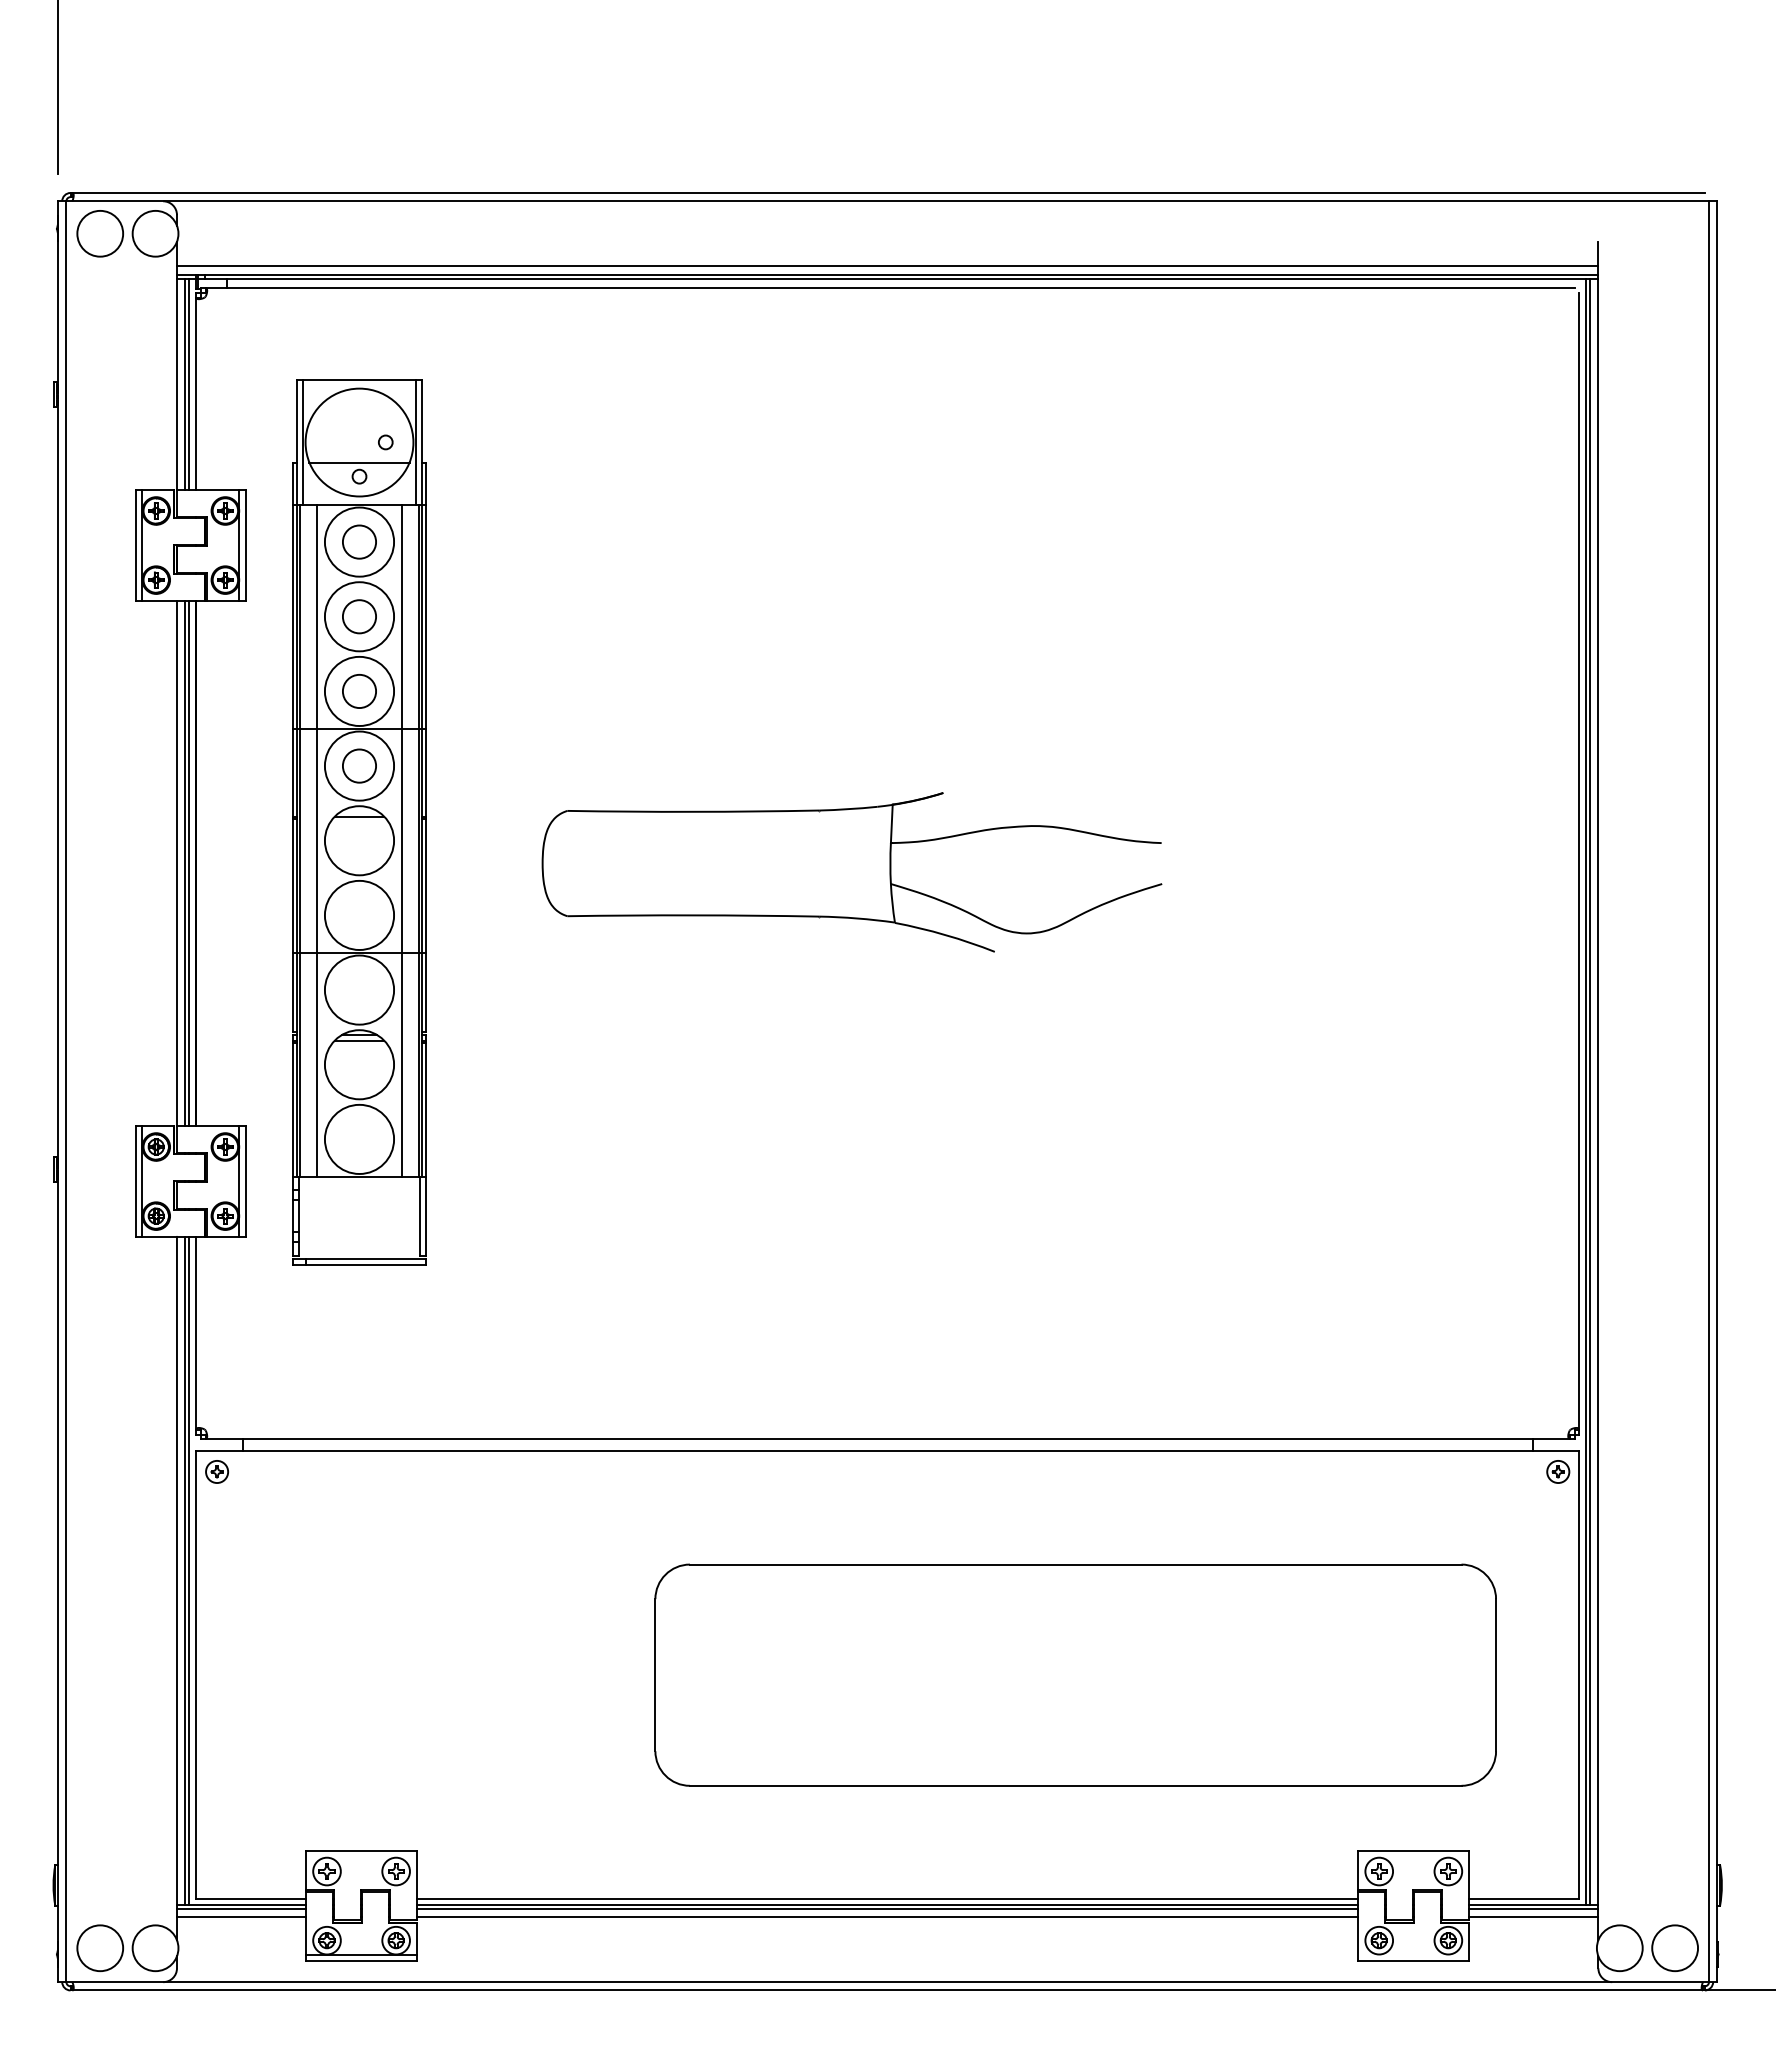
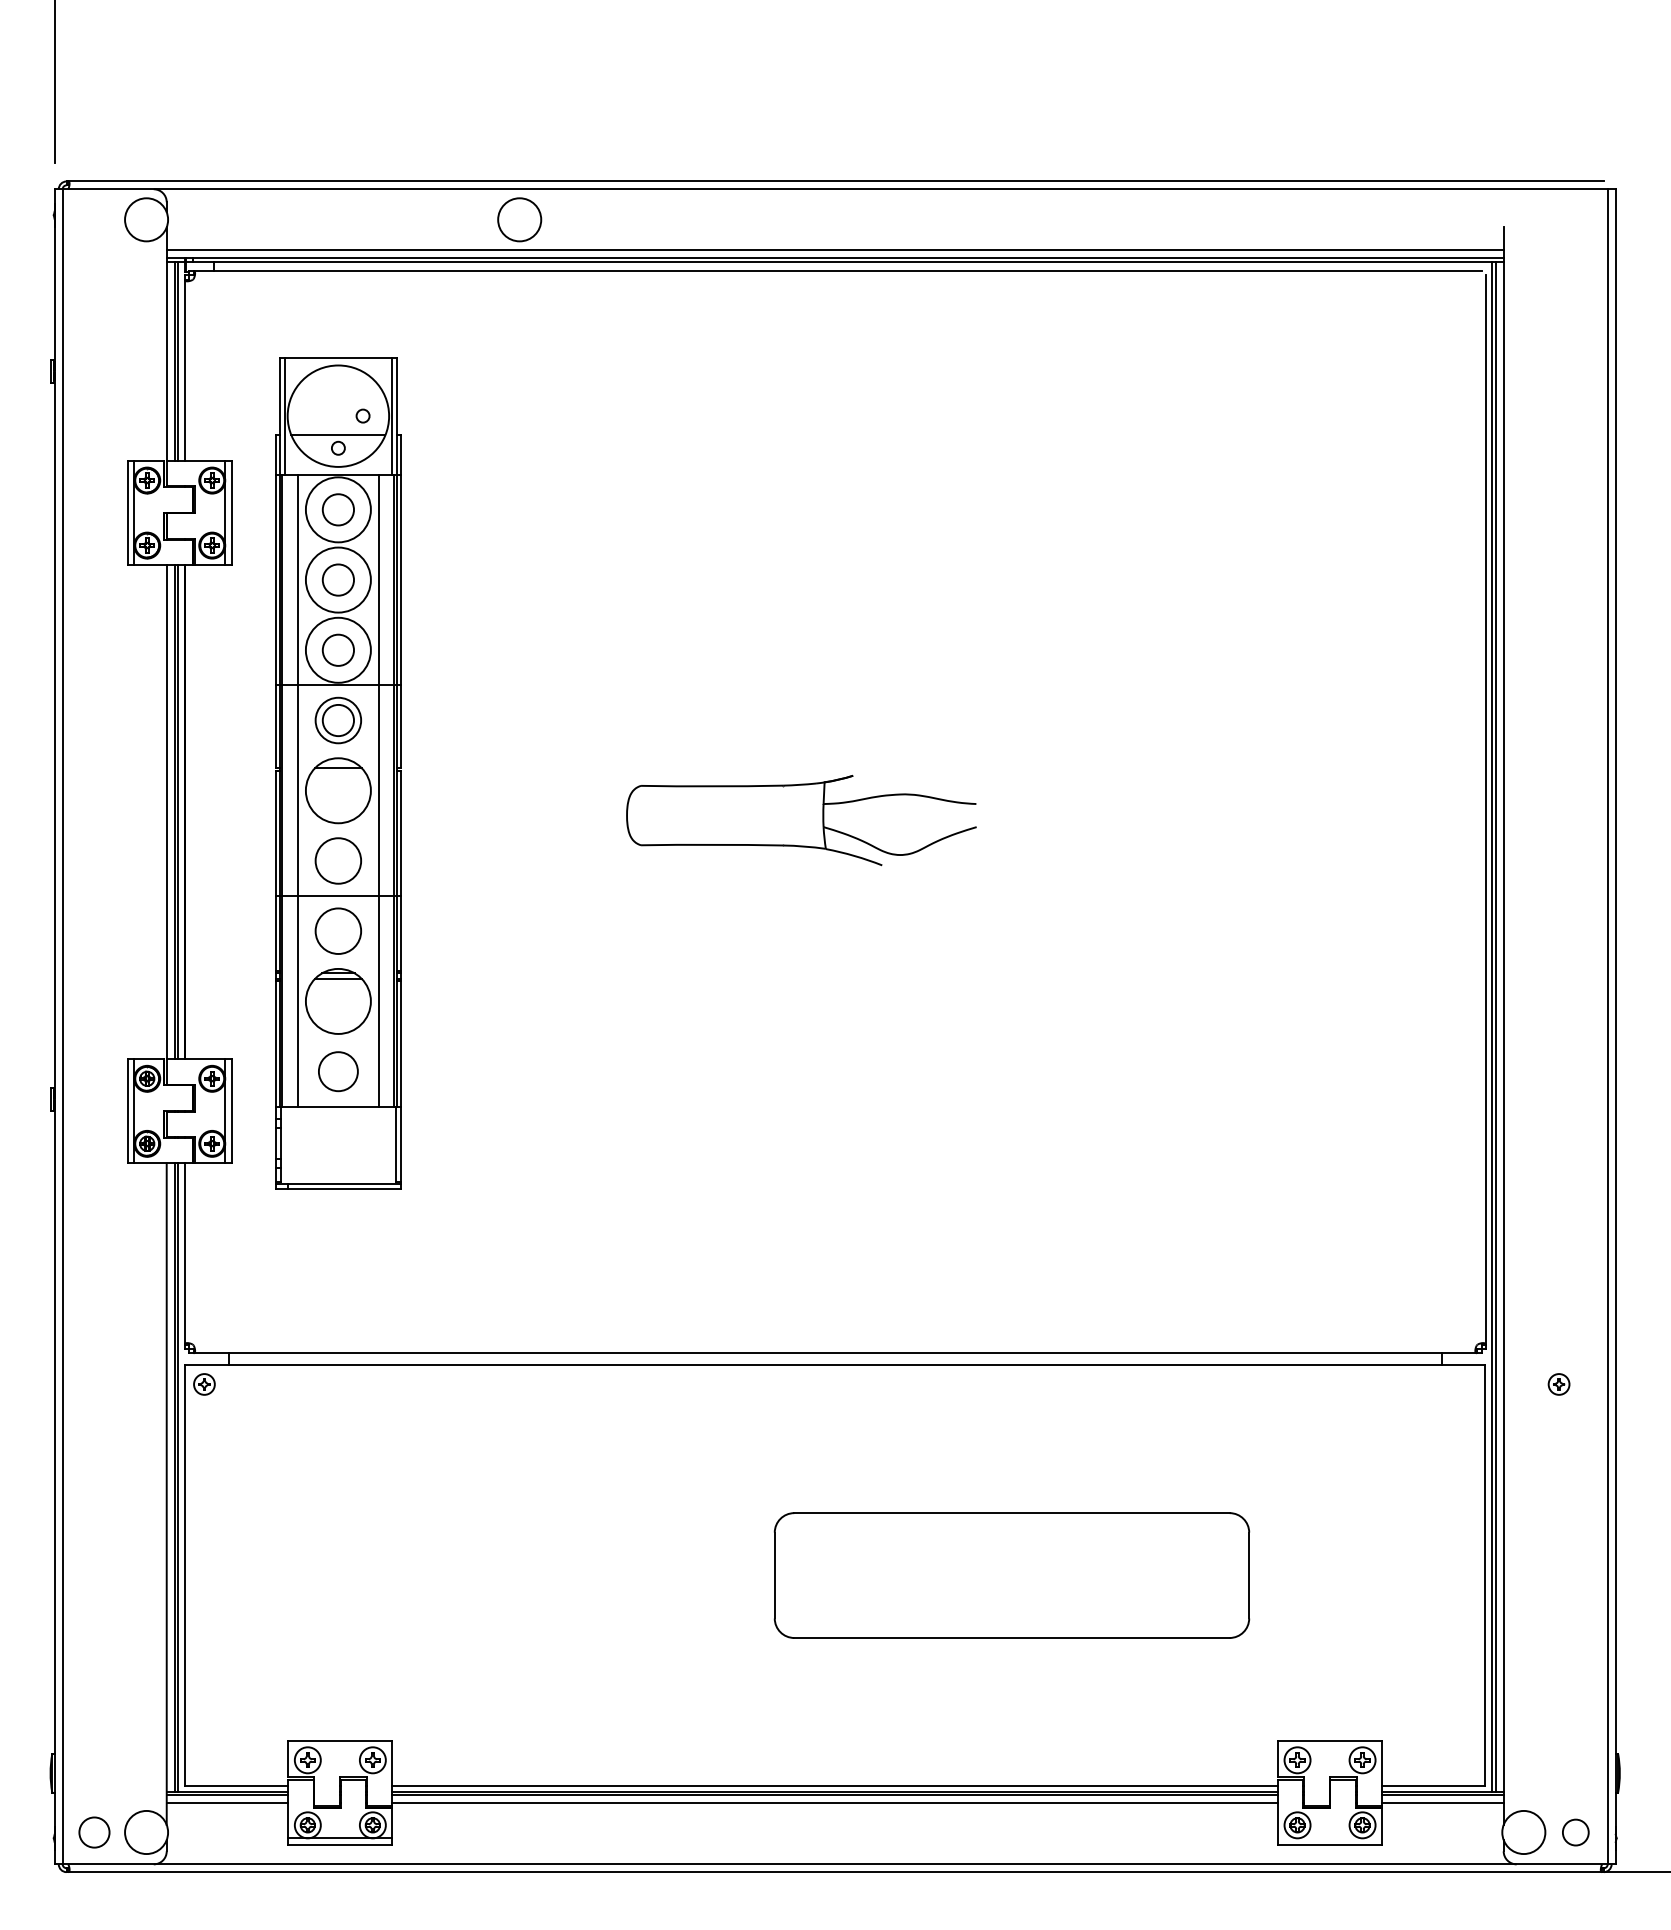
circle: (99, 233) -> (518, 219), moved
circle: (359, 765) -> (338, 719), size x0.7
part: (851, 872) -> (801, 820), size x0.6
circle: (359, 915) -> (338, 861), size x0.7
circle: (359, 989) -> (338, 930), size x0.7
circle: (359, 1138) -> (338, 1070), size x0.6
part: (1558, 1471) -> (1559, 1384), moved
part: (1075, 1674) -> (1011, 1574), size x0.6
circle: (99, 1948) -> (93, 1832), size x0.7
circle: (1674, 1948) -> (1575, 1832), size x0.6

